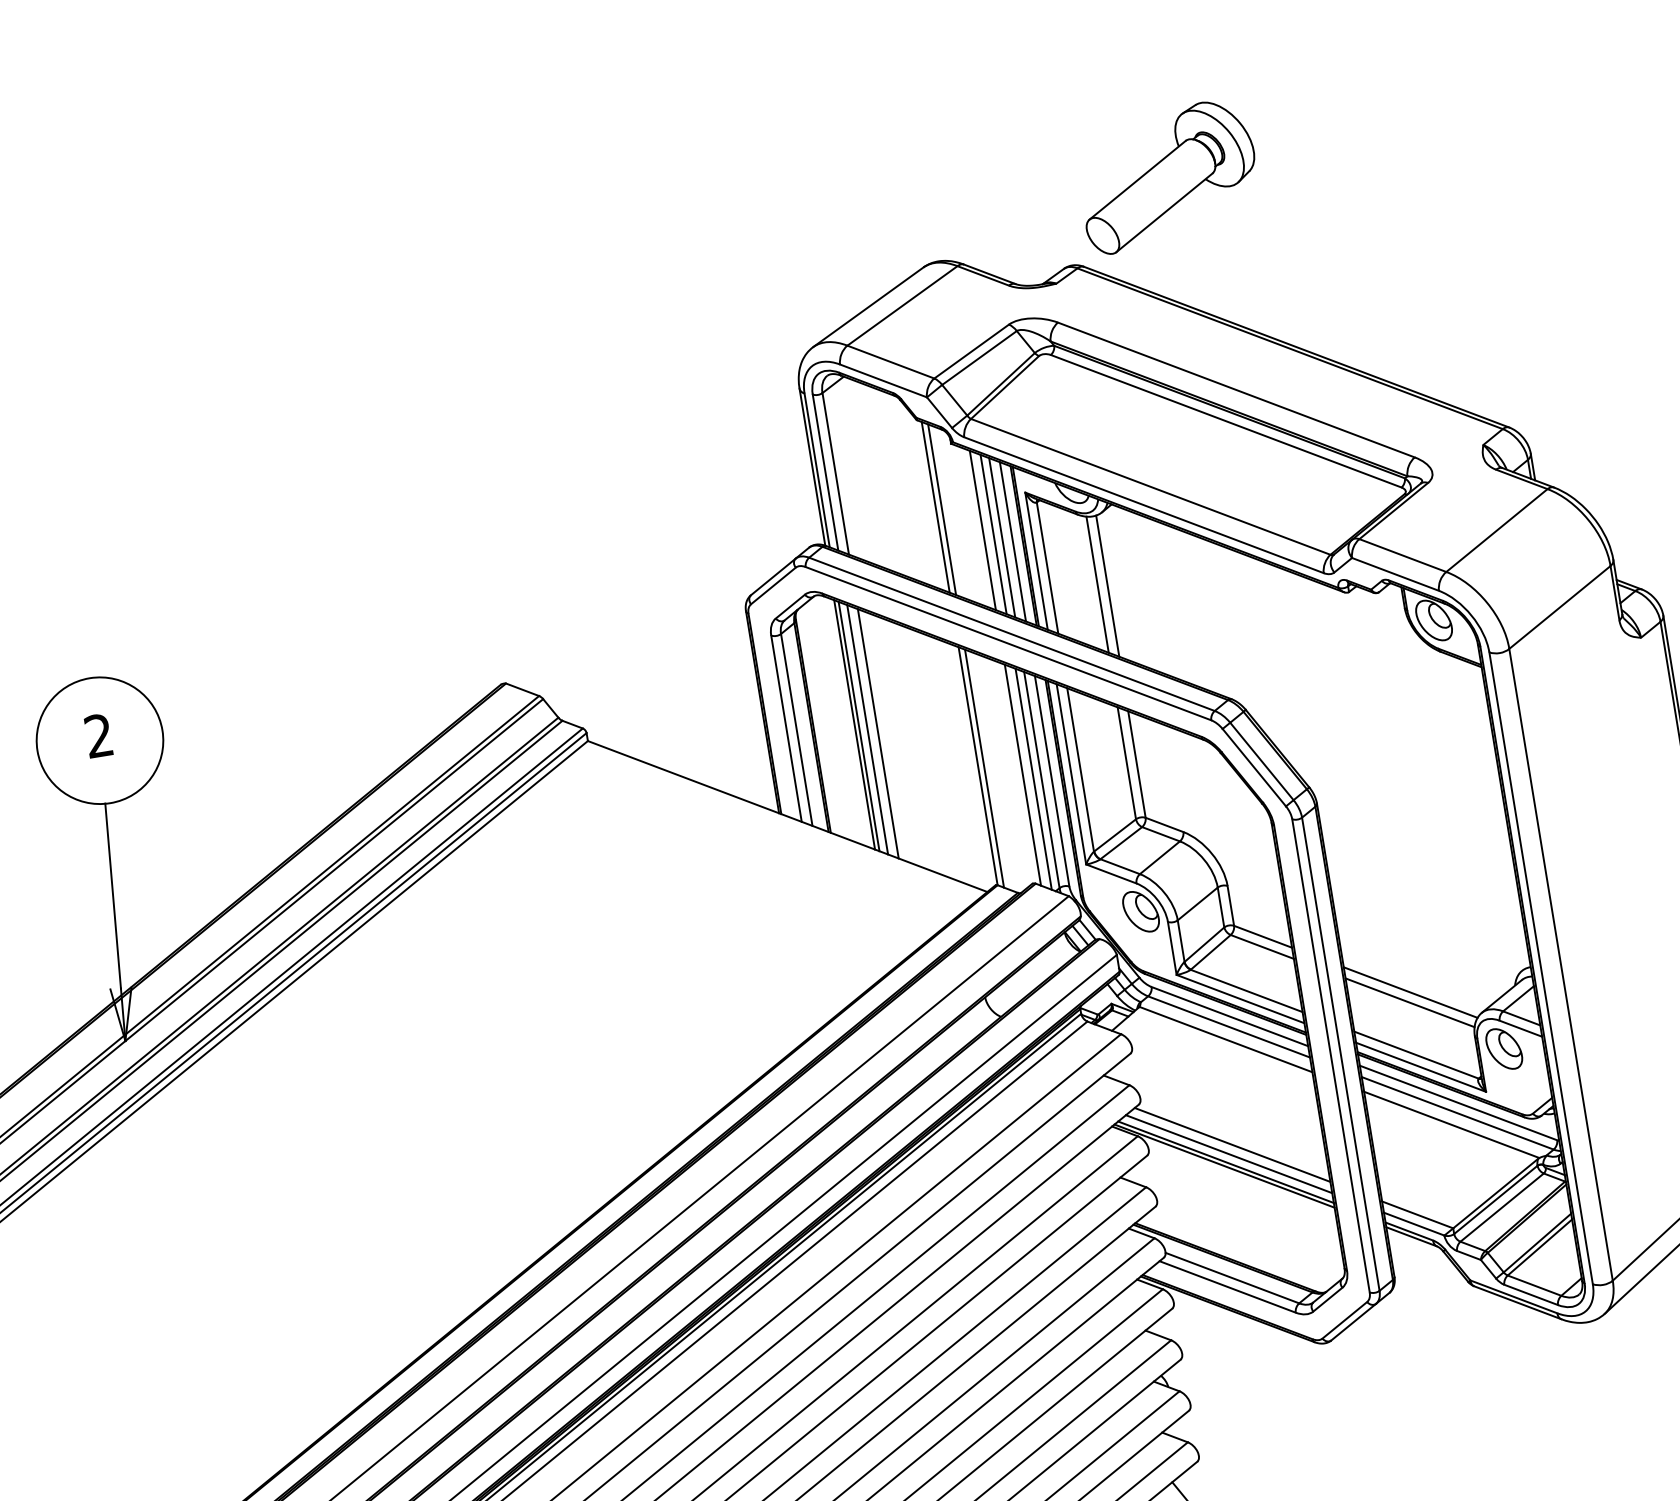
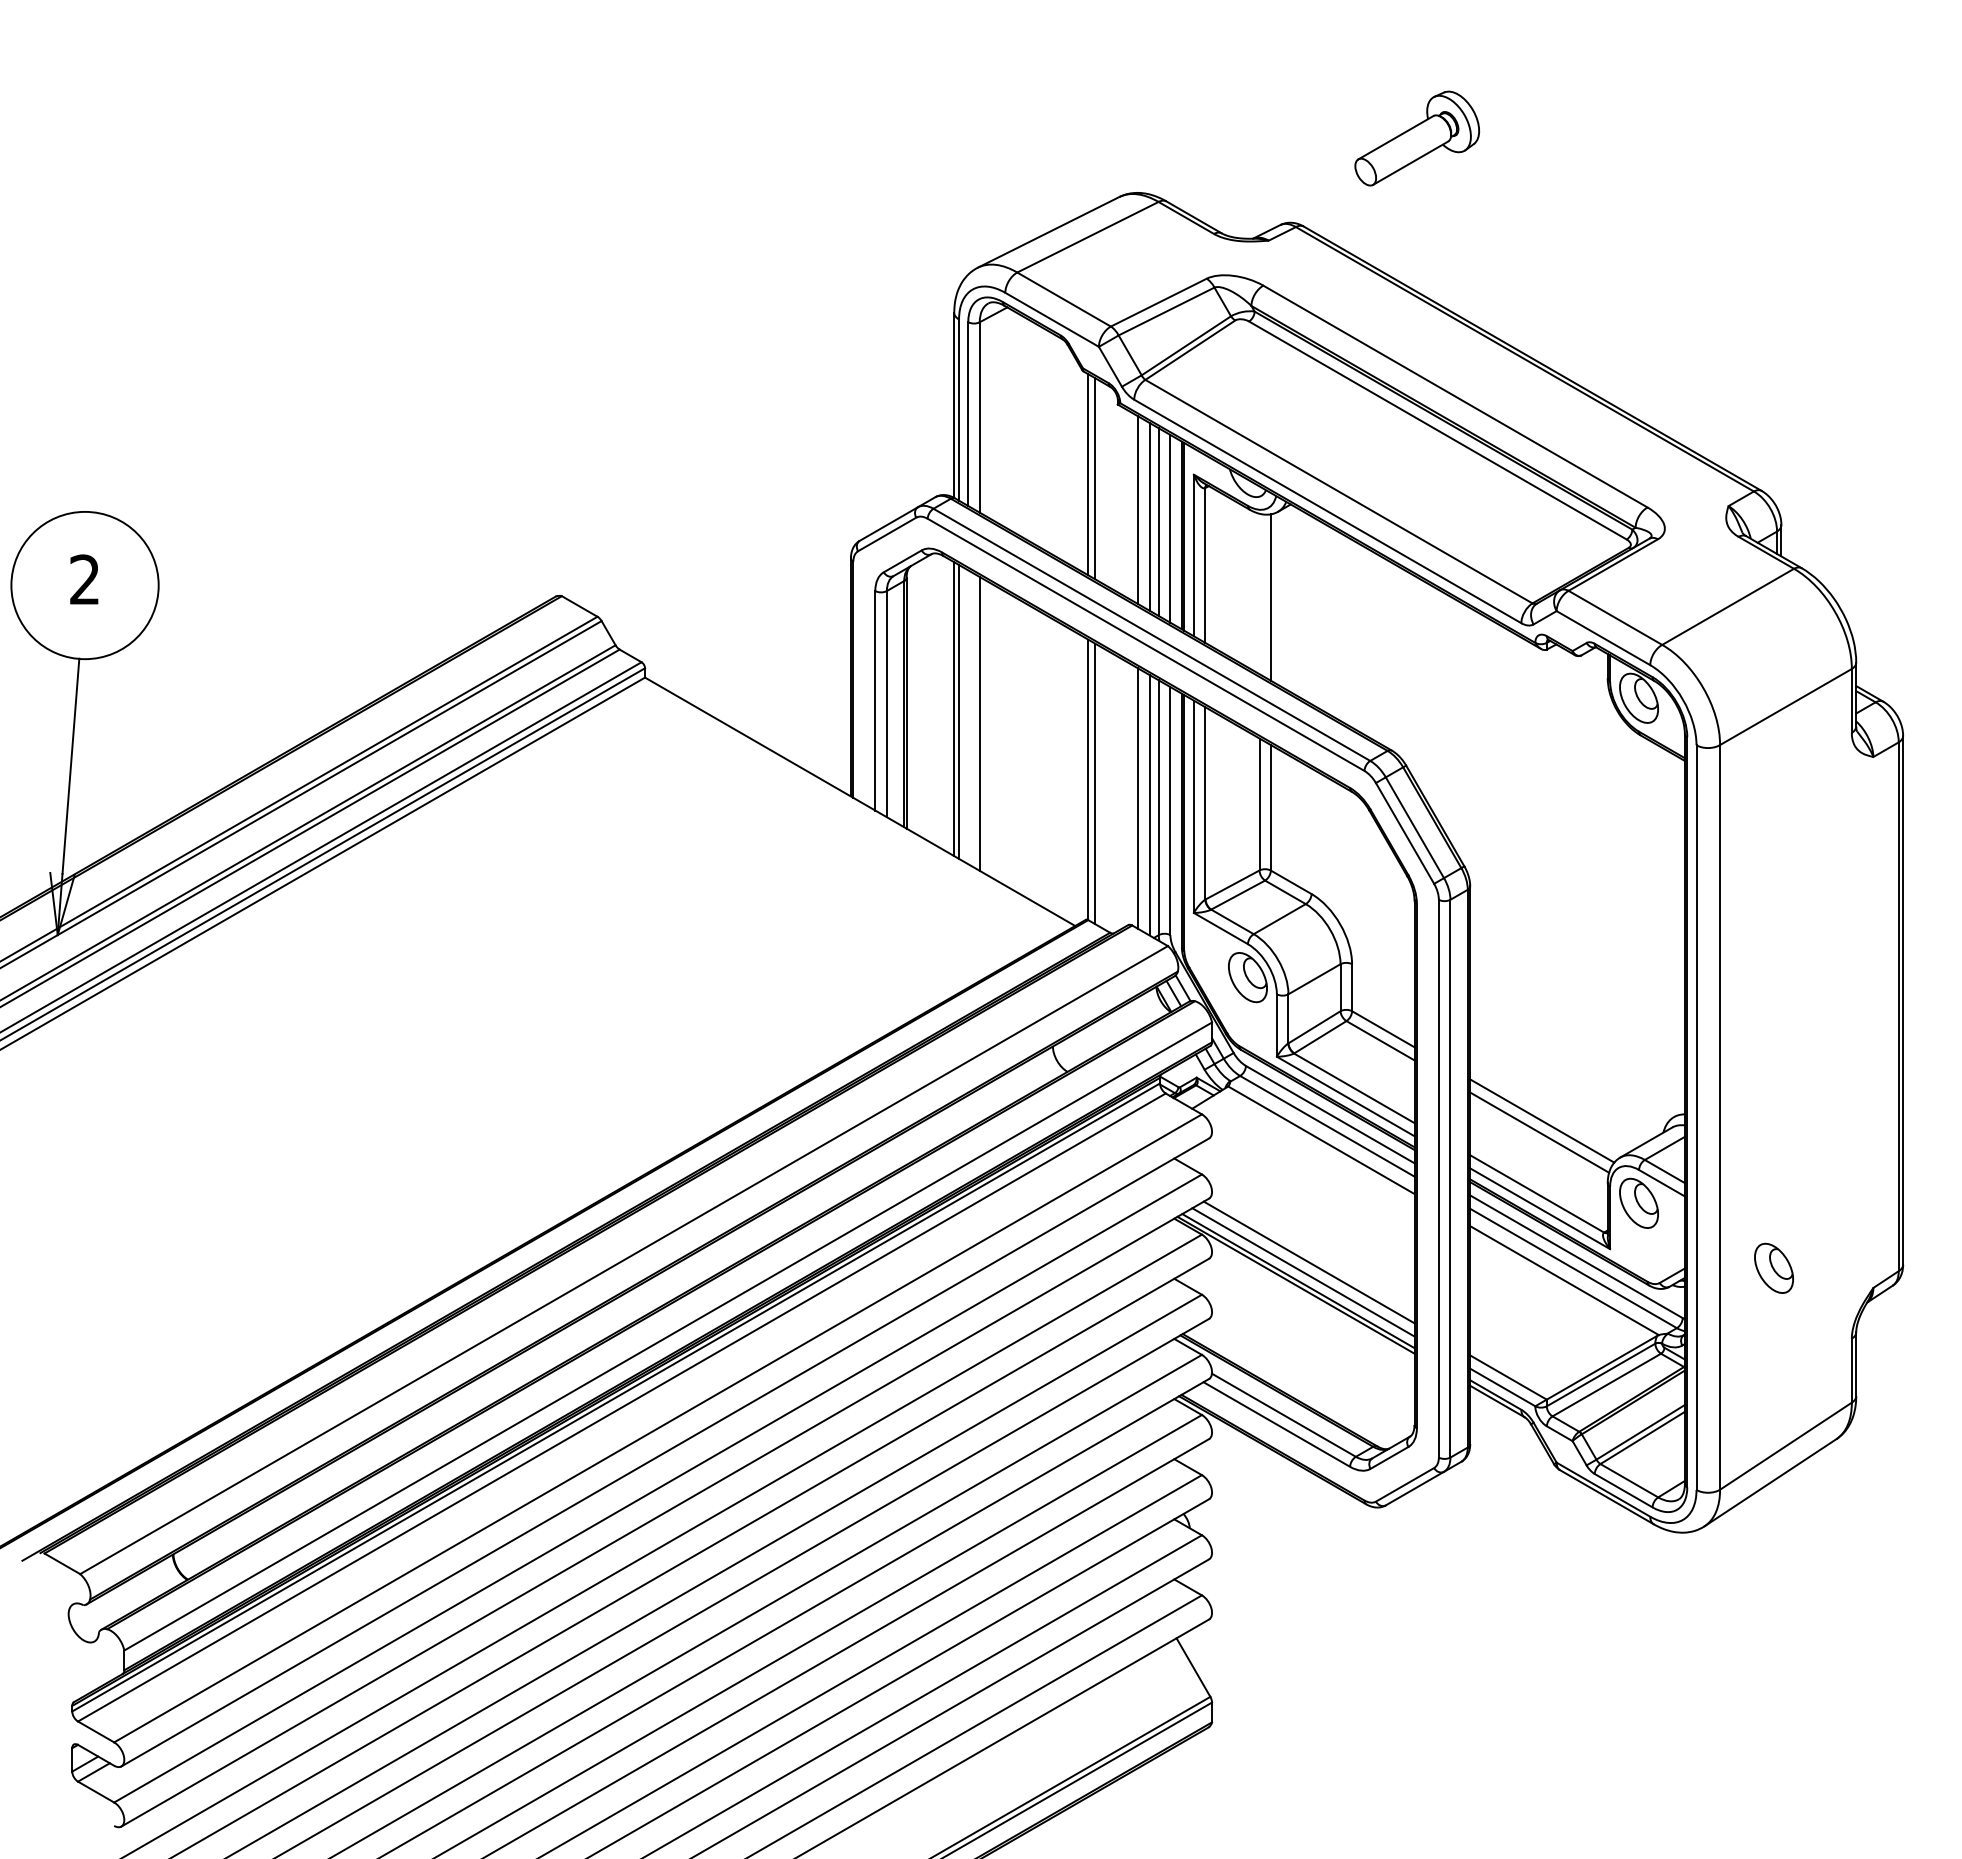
part: (1168, 176) -> (1417, 138), size x0.6
line: (1097, 584) -> (1259, 593), removed
line: (867, 729) -> (968, 717), removed
part: (1627, 1084) -> (1773, 1267), added

